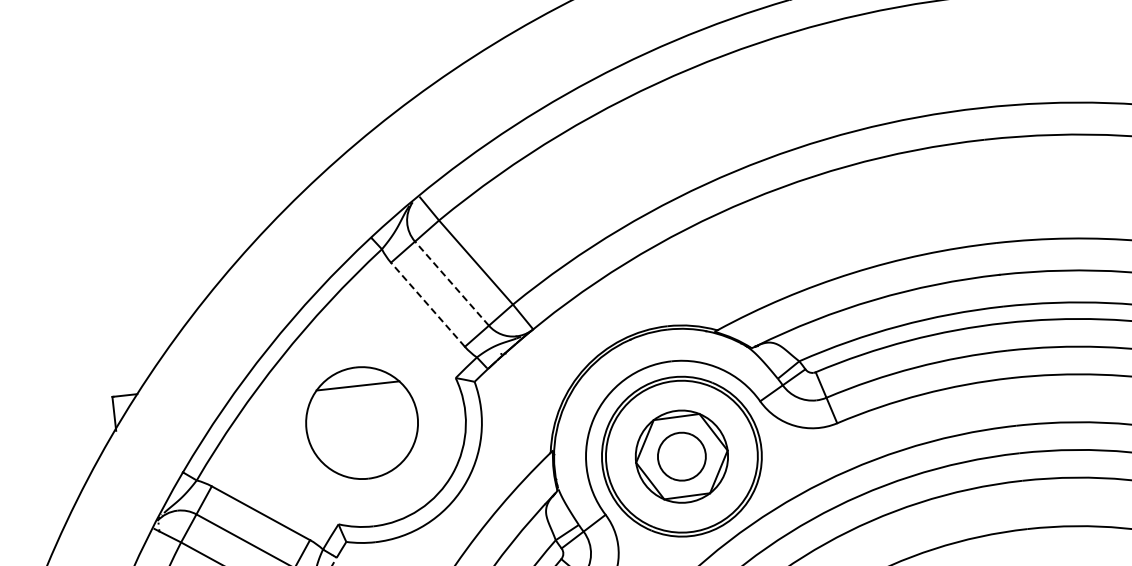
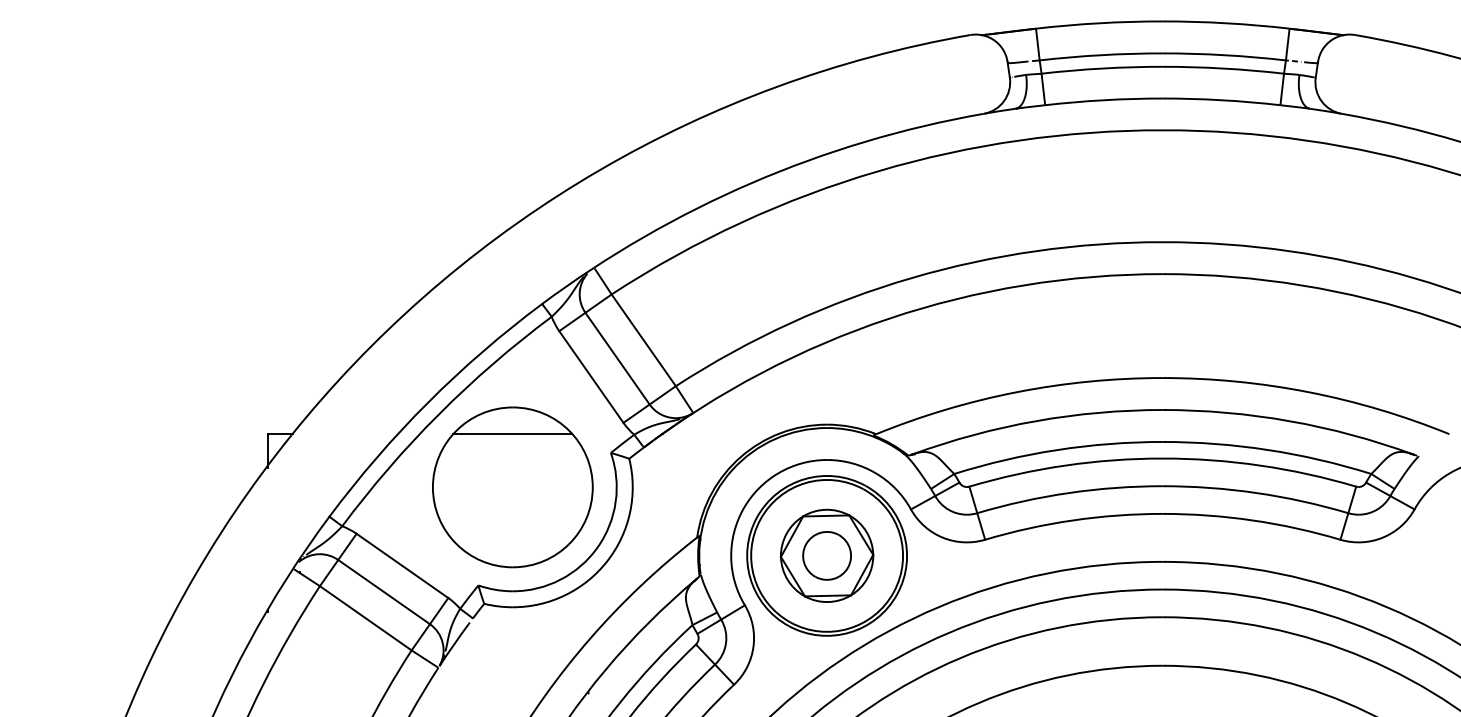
line: (451, 283) -> (617, 358), dashed -> solid
line: (428, 305) -> (591, 377), dashed -> solid
part: (361, 423) -> (512, 487), size x1.43

